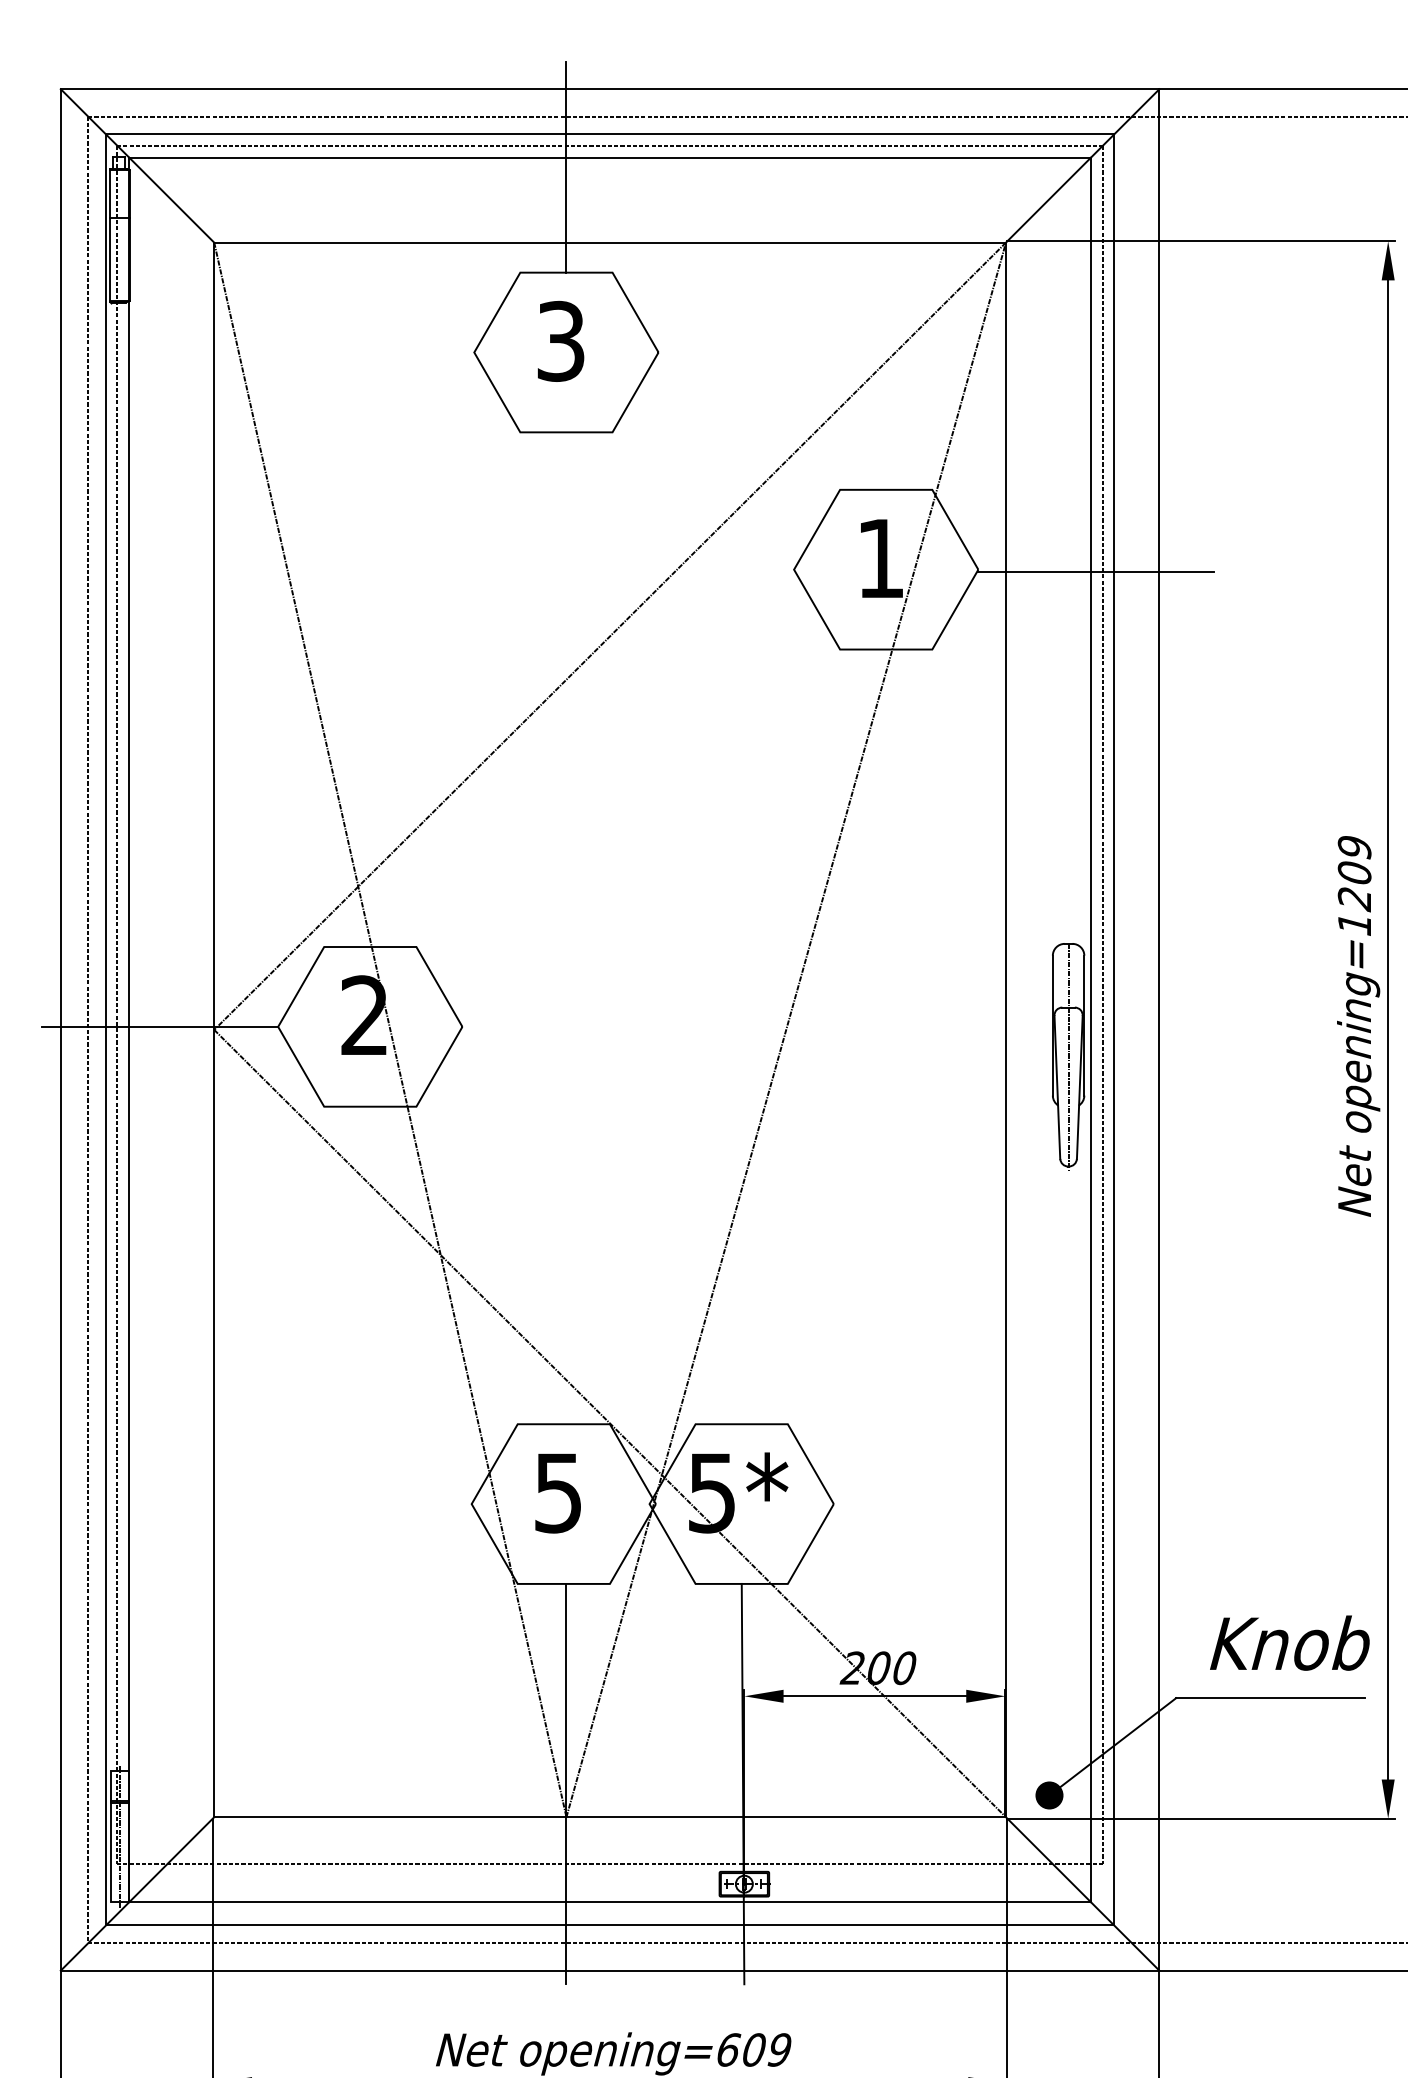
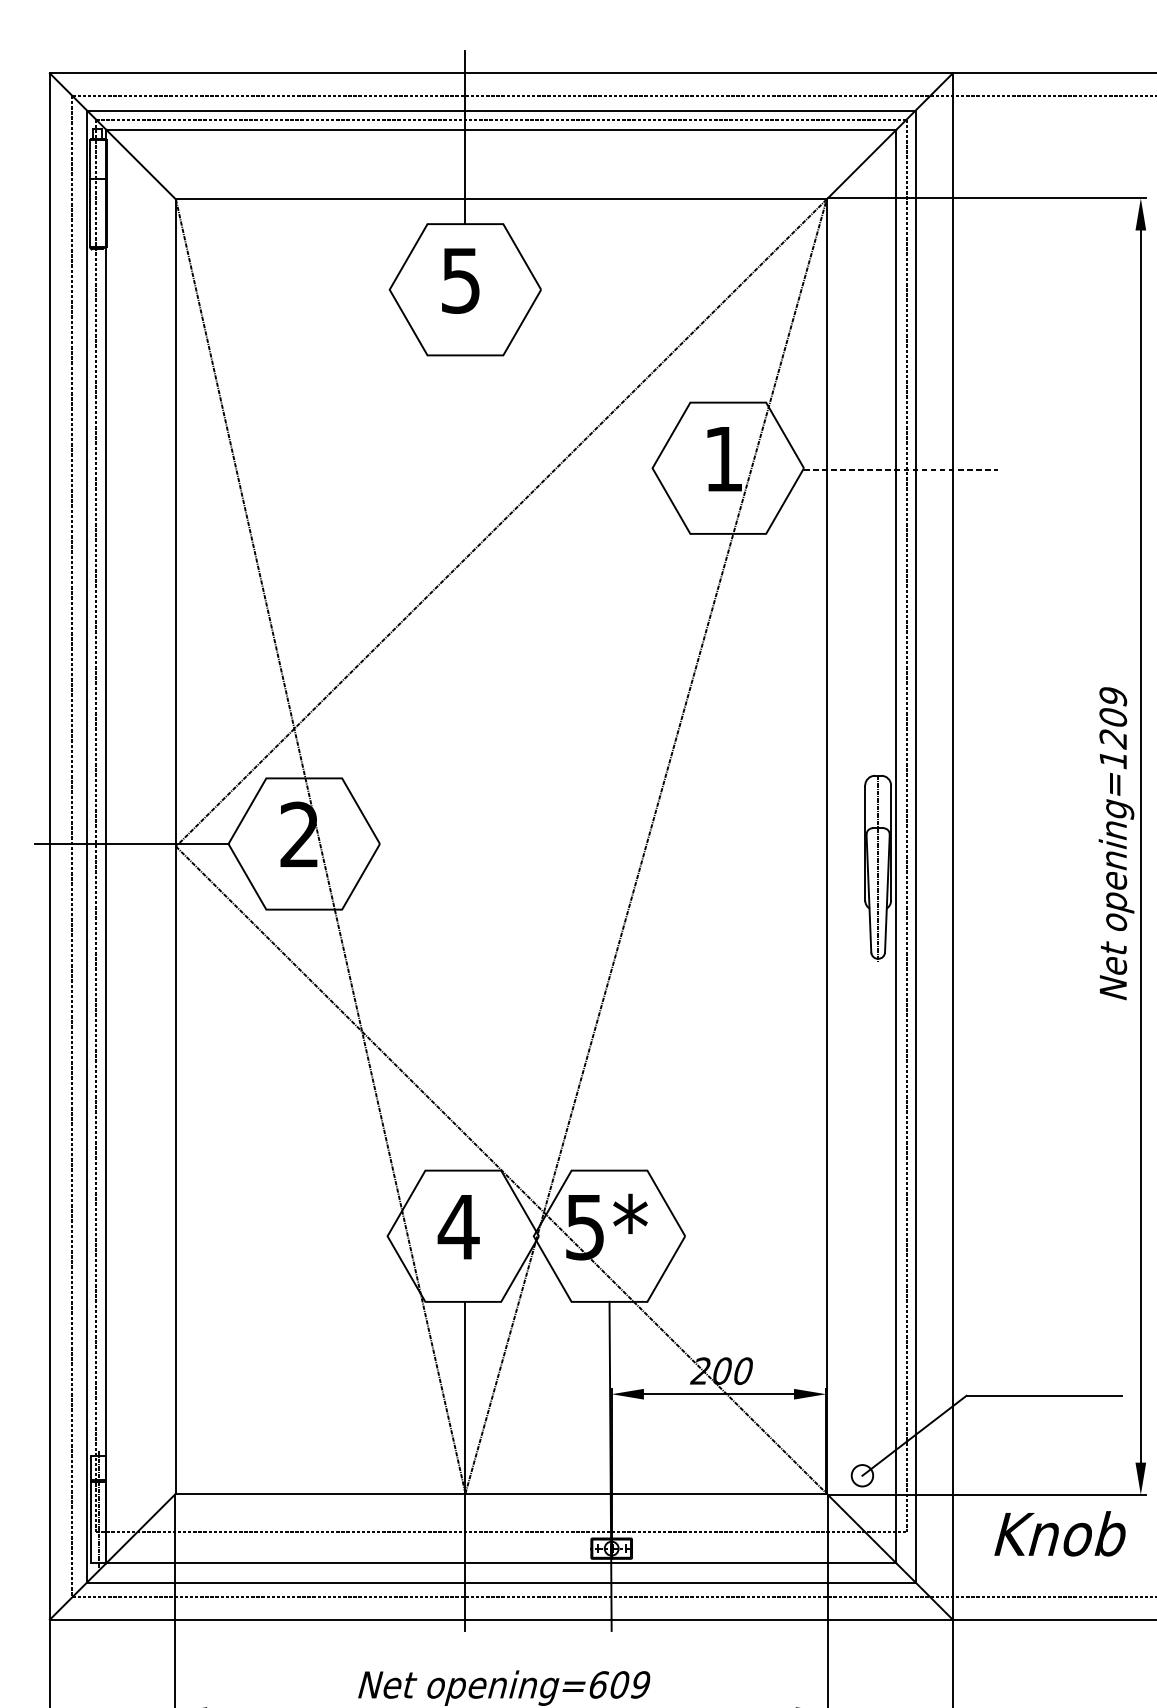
text: (560, 340) -> (460, 279), 3 -> 5
line: (1096, 572) -> (901, 470), solid -> dashed
text: (557, 1493) -> (458, 1227), 5 -> 4
text: (1289, 1642) -> (1059, 1533), moved
fill: (1049, 1795) -> (862, 1475), removed

